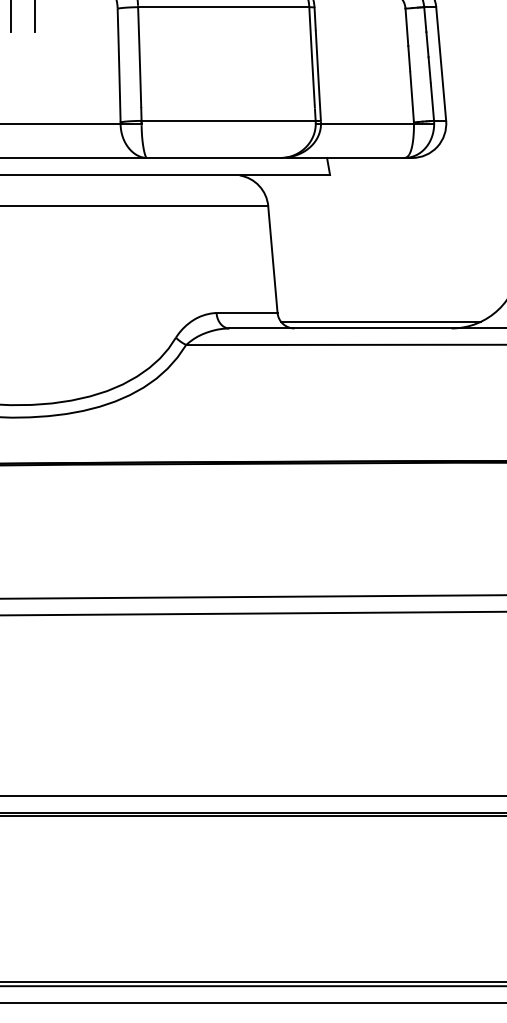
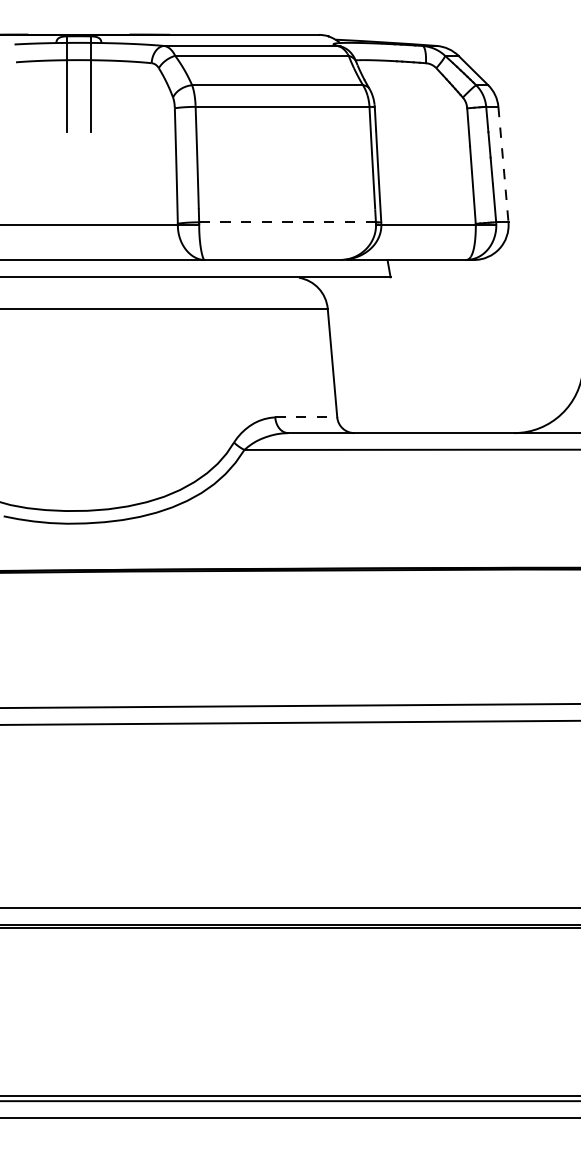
line: (441, 63) -> (503, 164), solid -> dashed
line: (228, 121) -> (287, 222), solid -> dashed
line: (247, 313) -> (306, 417), solid -> dashed
line: (380, 321) -> (441, 426), removed

